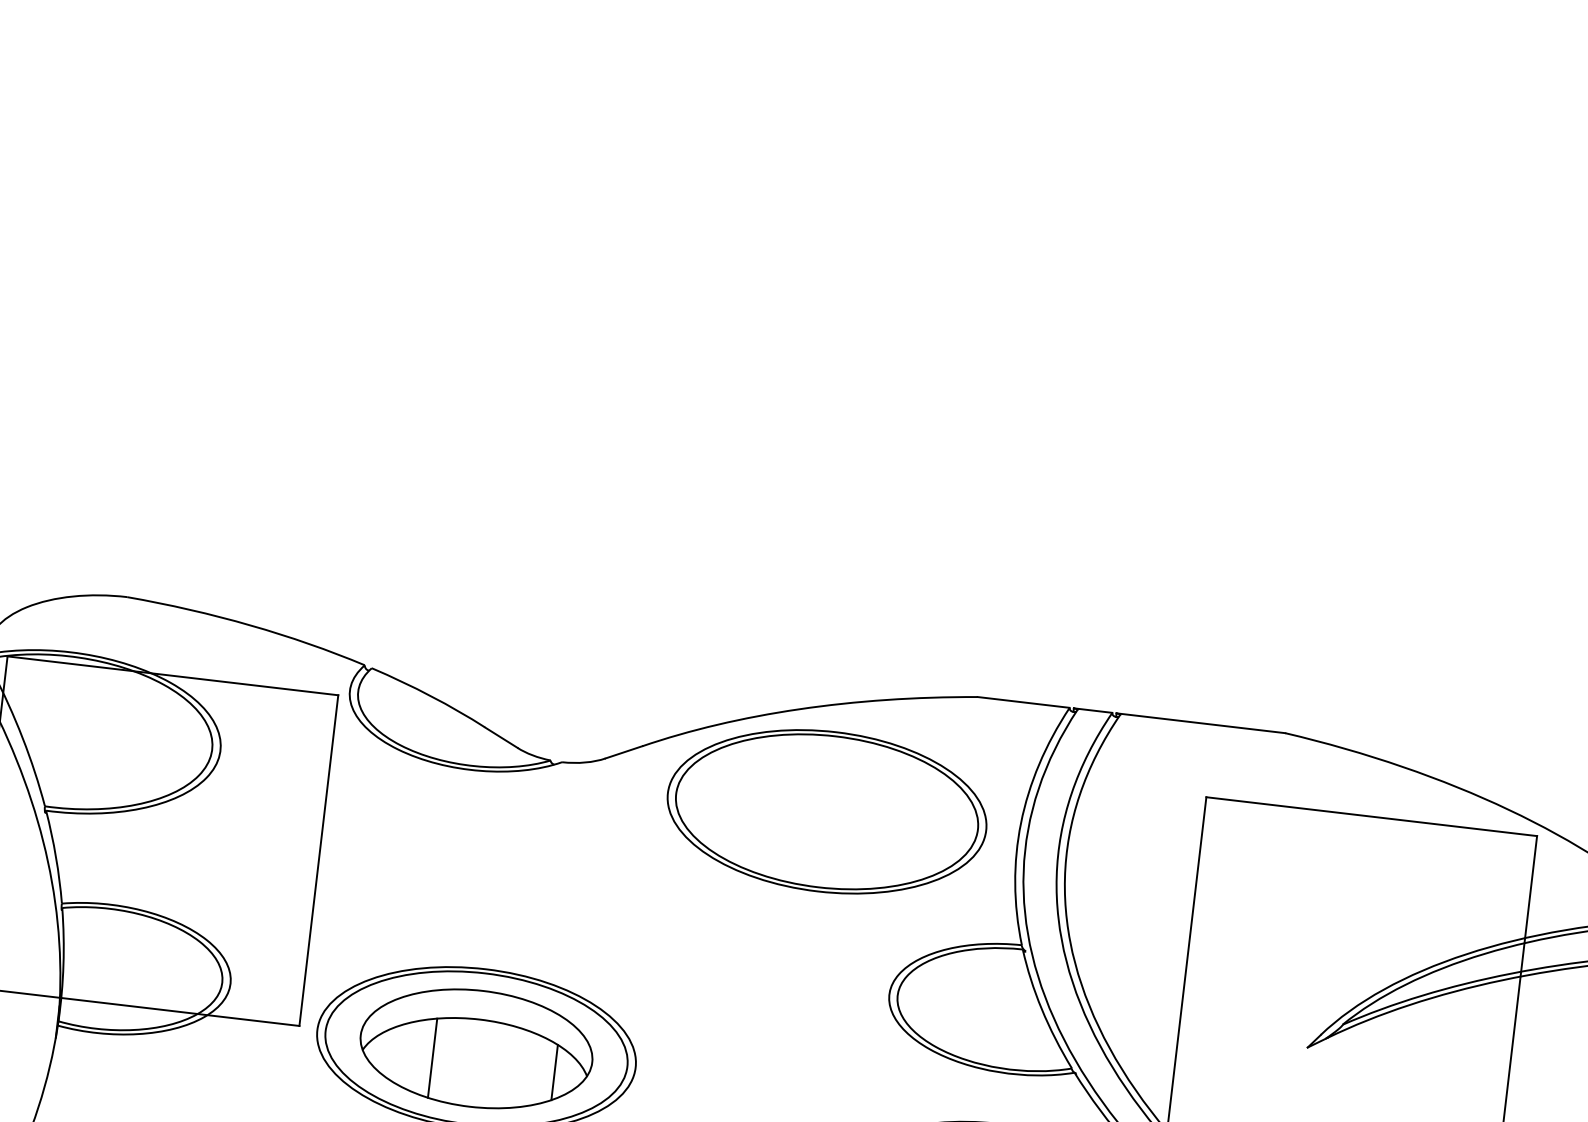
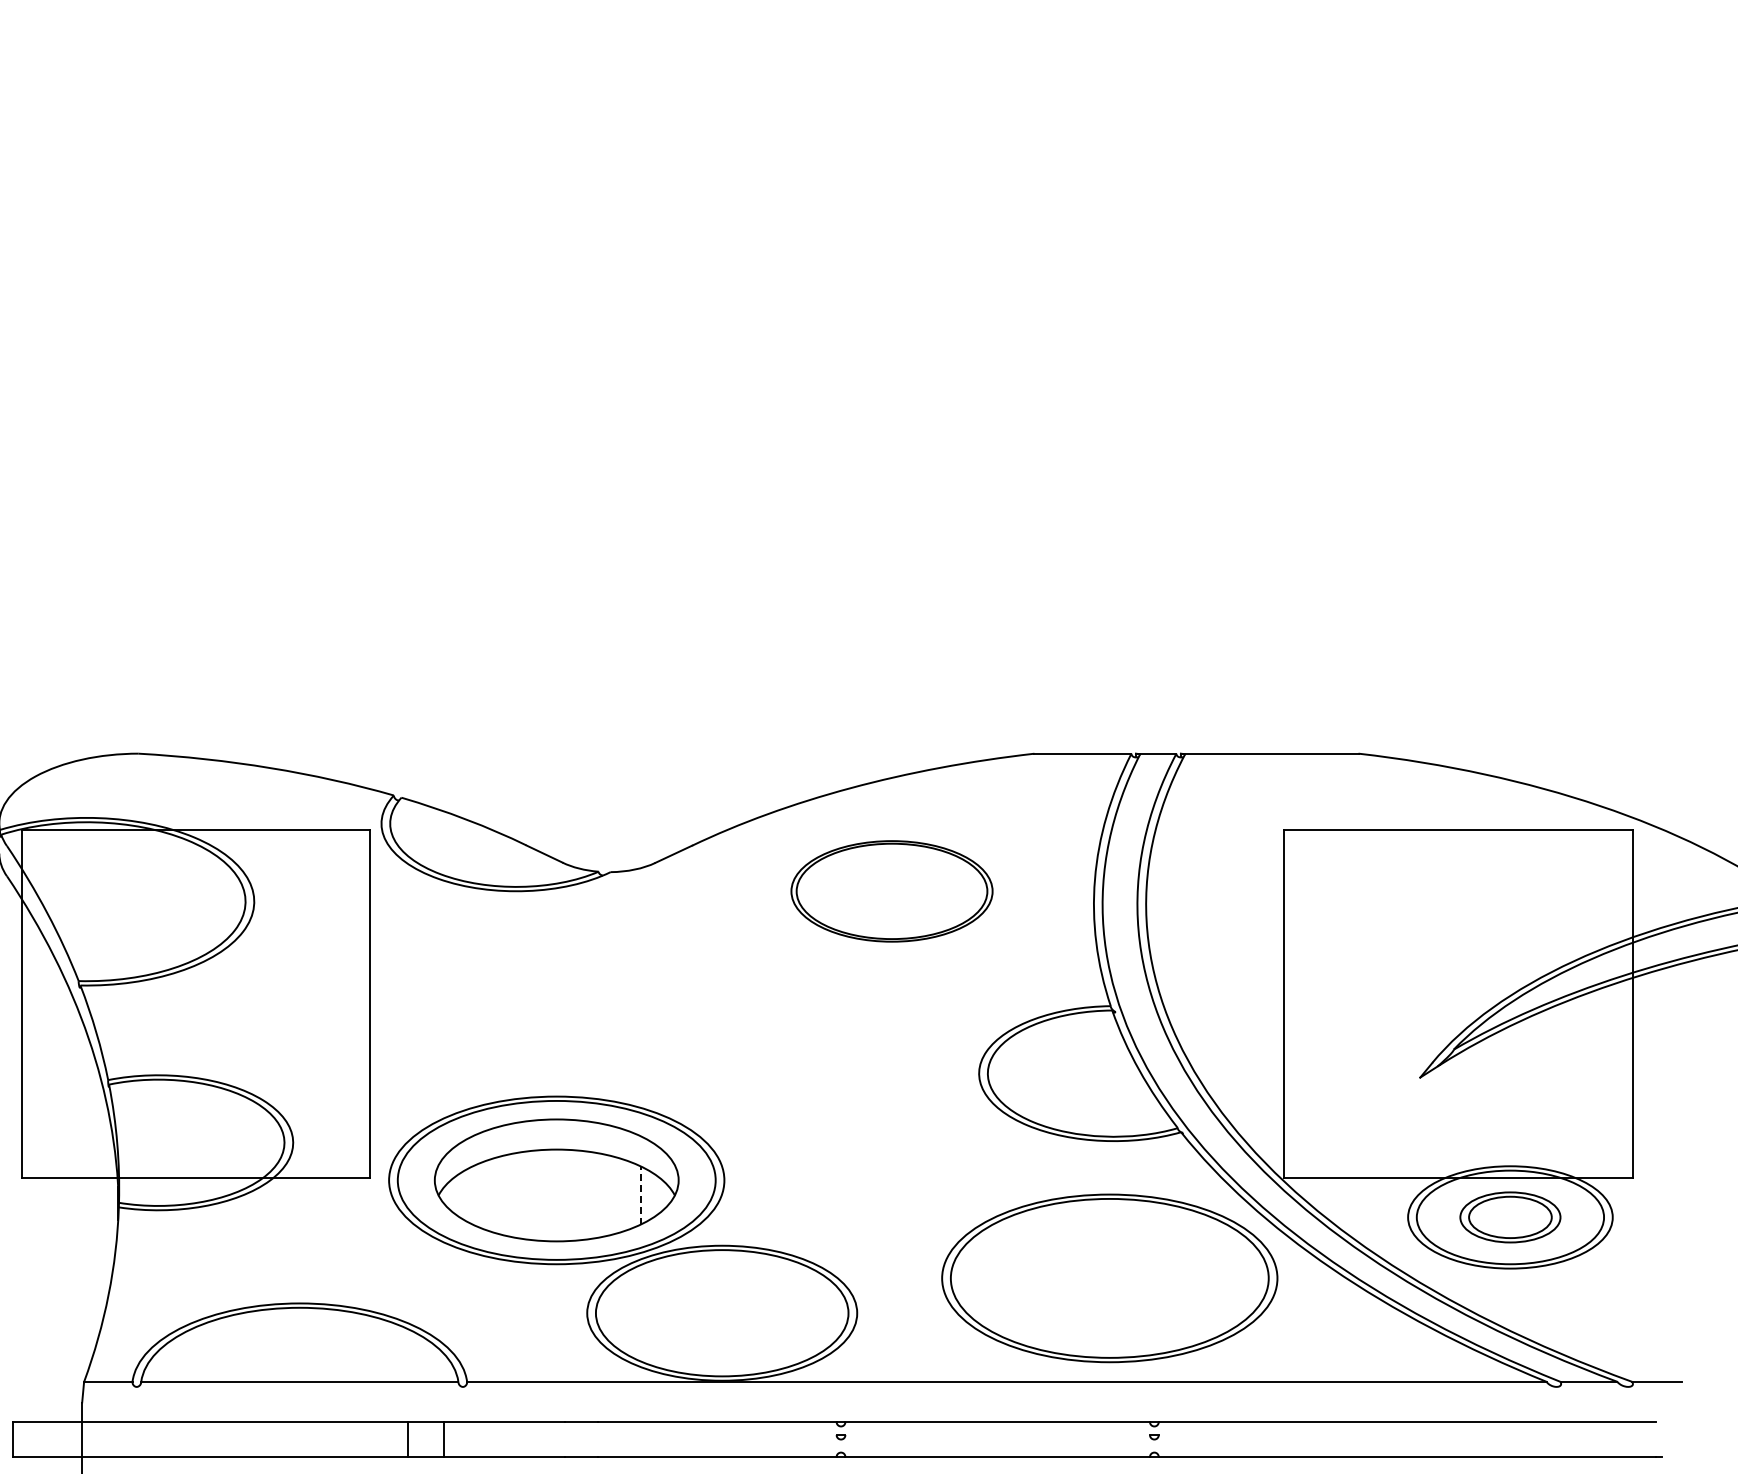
part: (826, 811) -> (891, 891), size x0.6
line: (432, 1058) -> (512, 1195), removed
line: (554, 1072) -> (640, 1195), solid -> dashed

